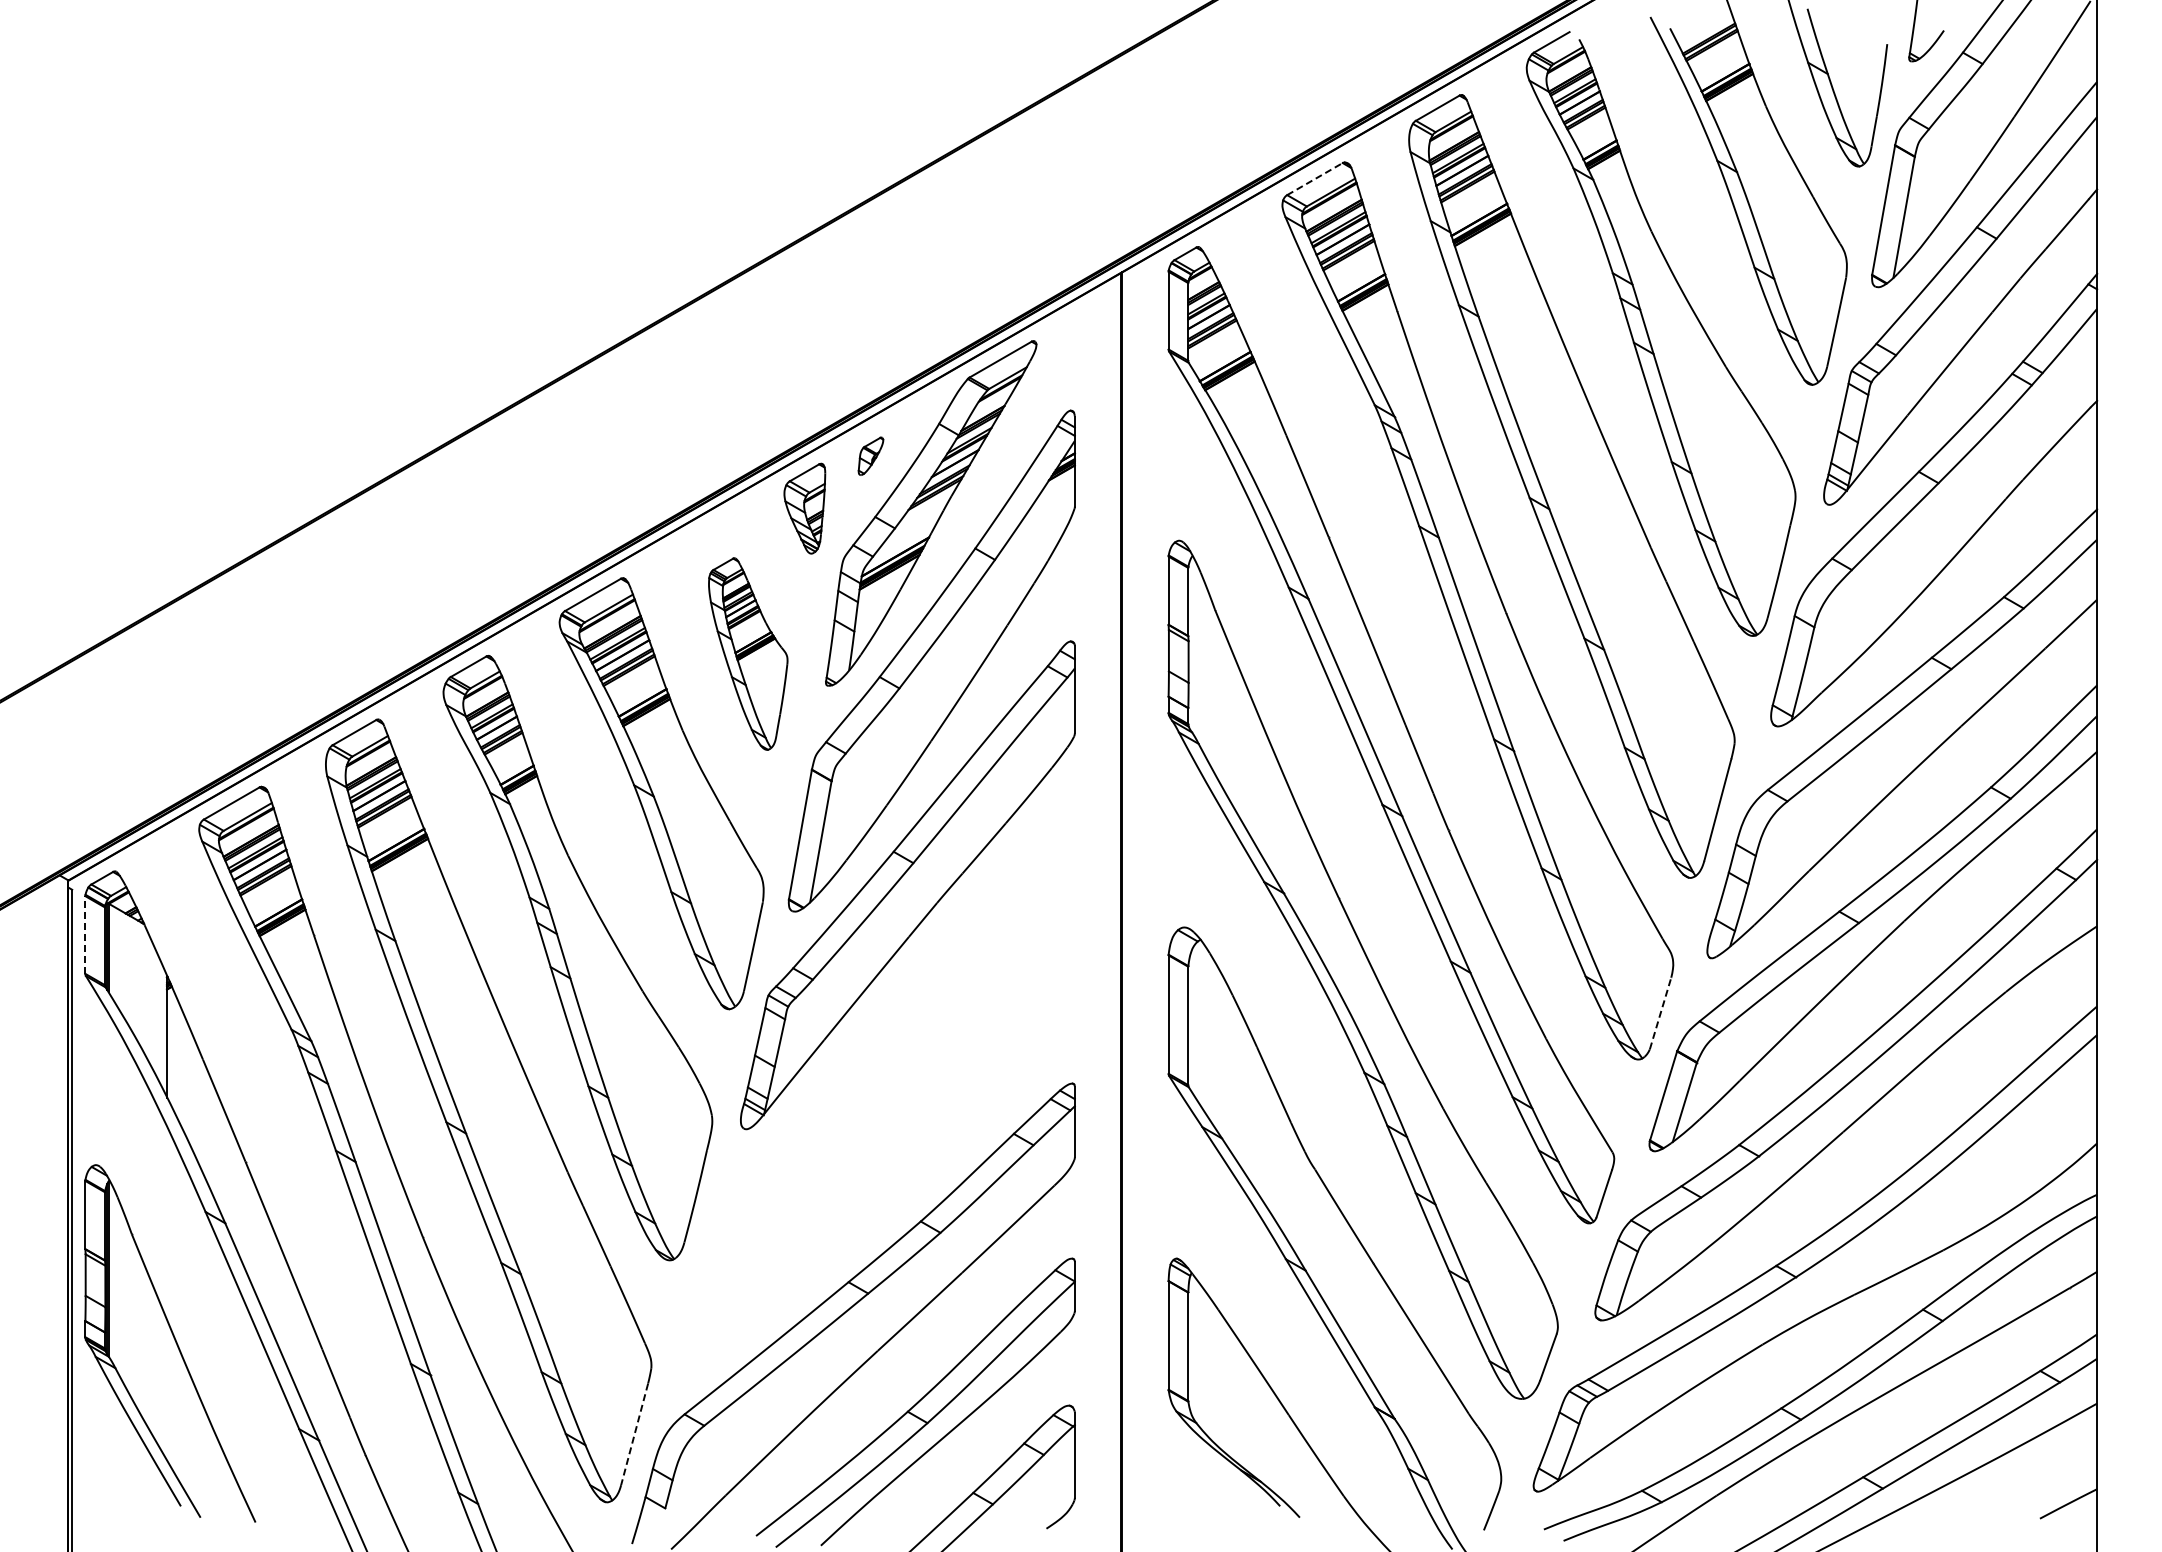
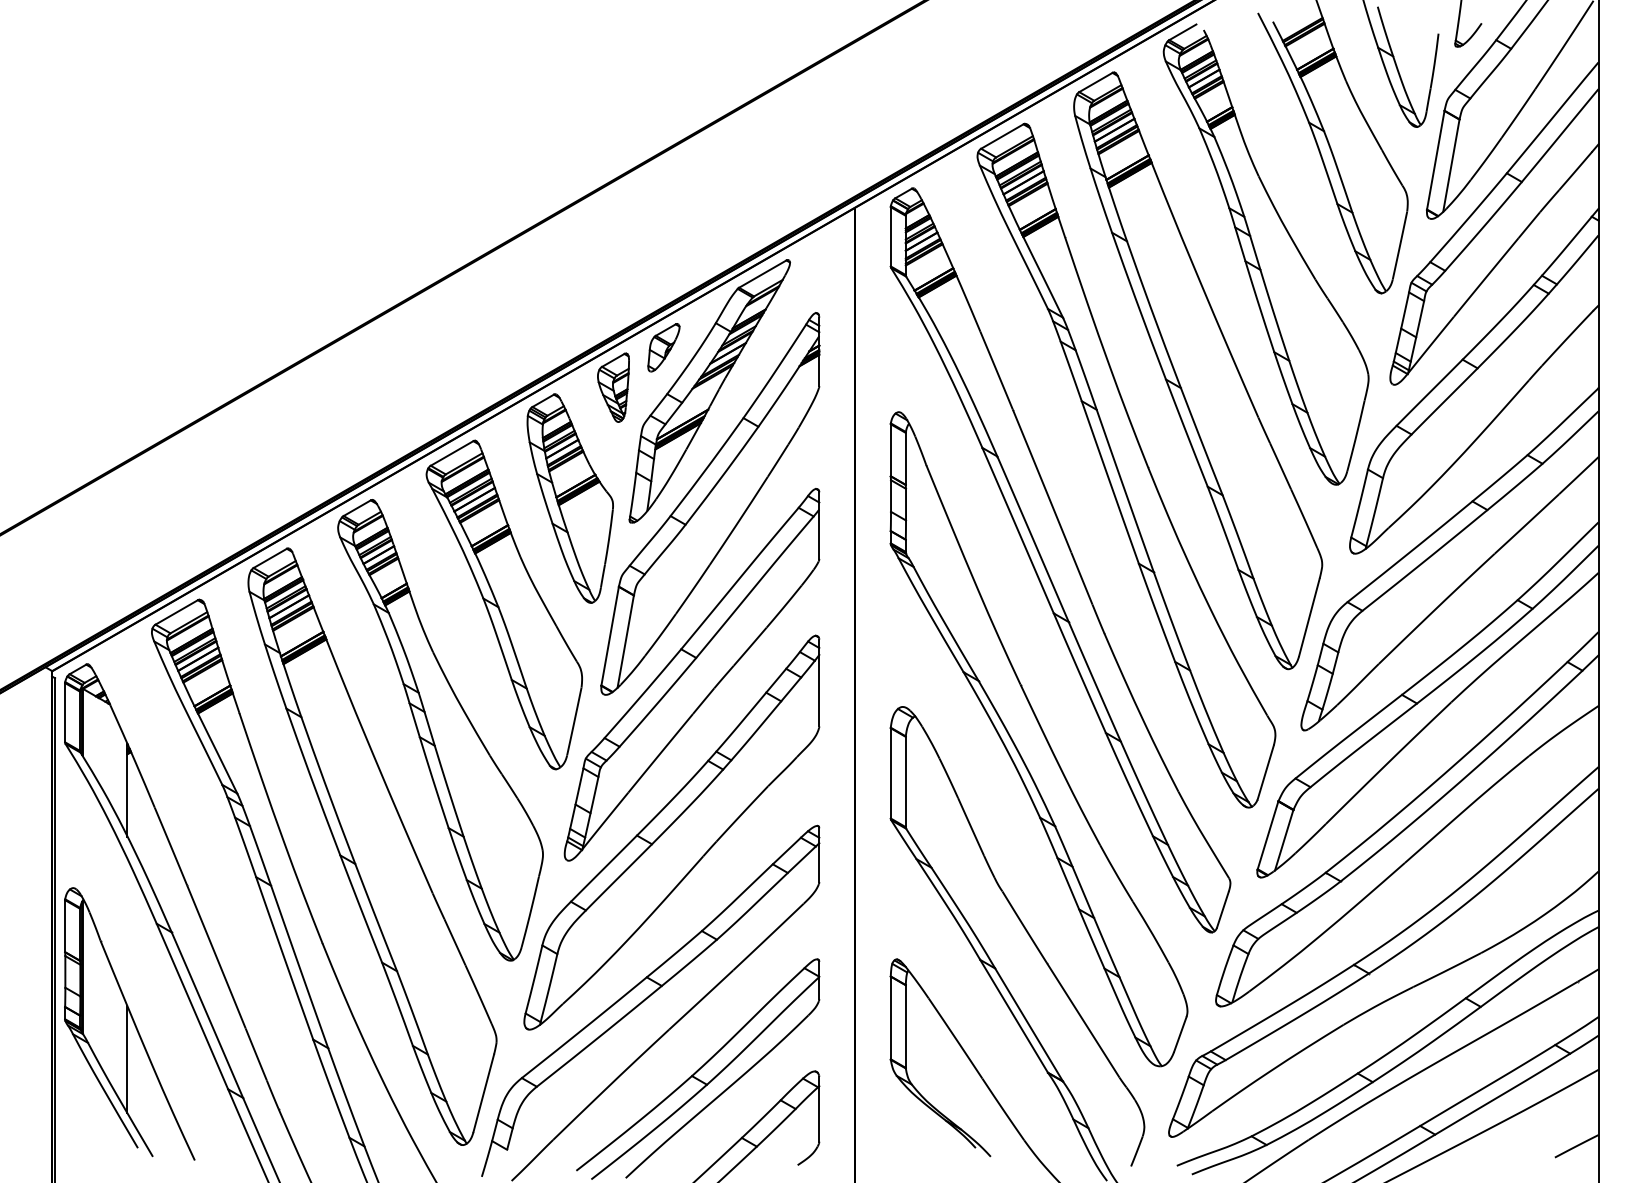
line: (1315, 178) -> (1002, 136), dashed -> solid
part: (870, 456) -> (663, 347), size x1.67
part: (748, 653) -> (570, 498), size x1.43
line: (85, 935) -> (65, 713), dashed -> solid
line: (1660, 1013) -> (1265, 772), dashed -> solid
part: (881, 1092) -> (671, 832), added
line: (167, 1389) -> (127, 1059), added
line: (634, 1434) -> (483, 1093), dashed -> solid

